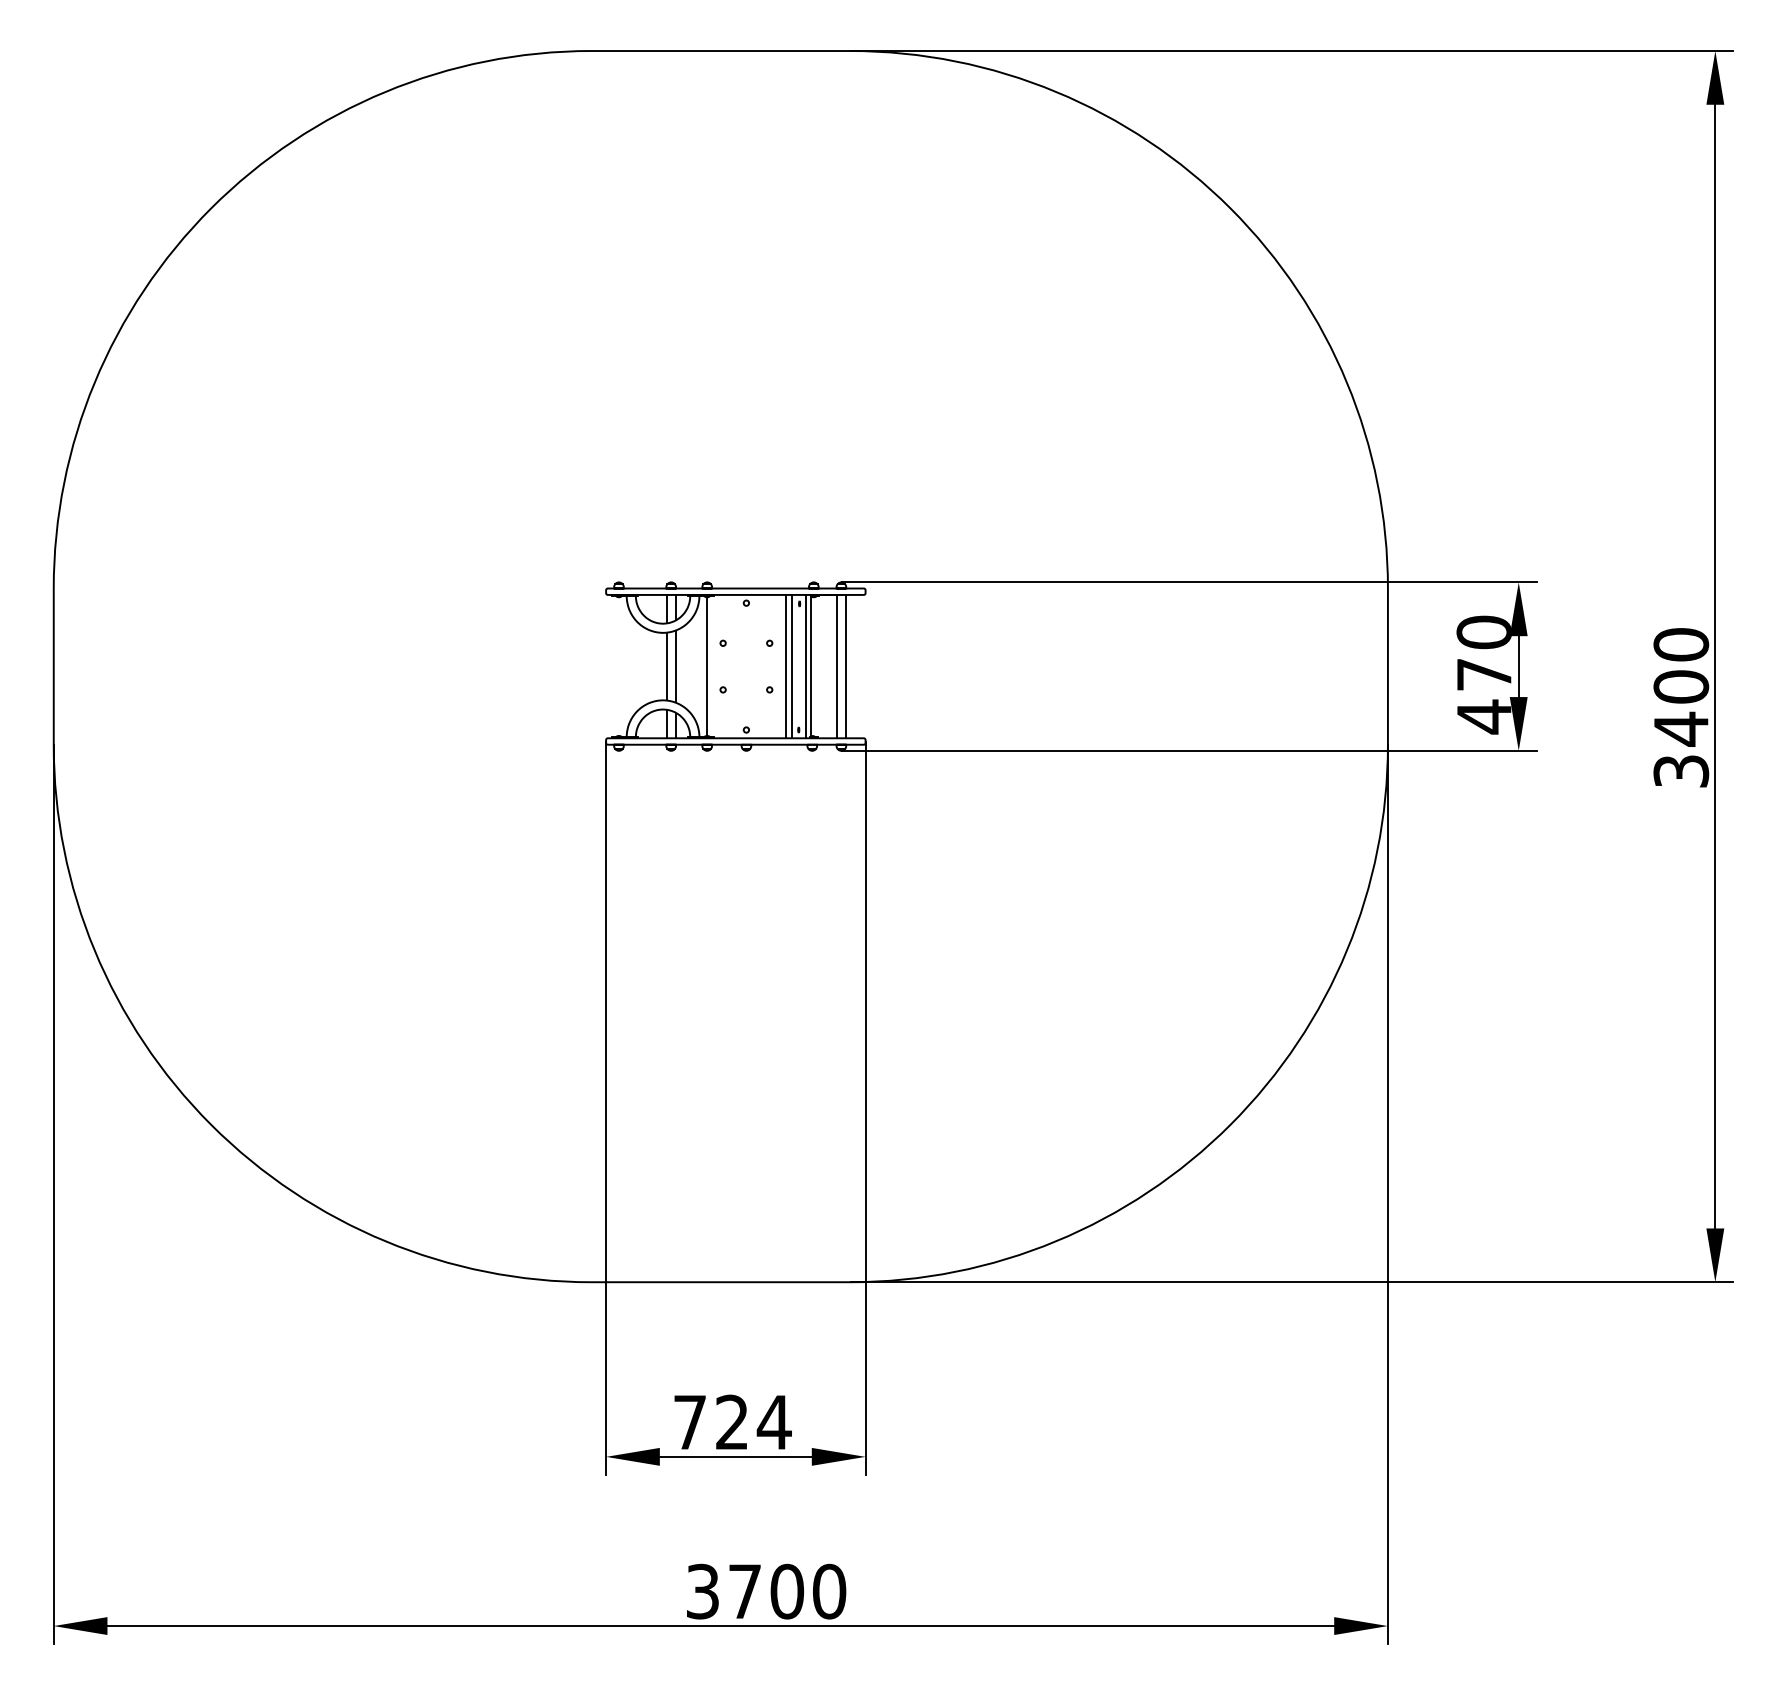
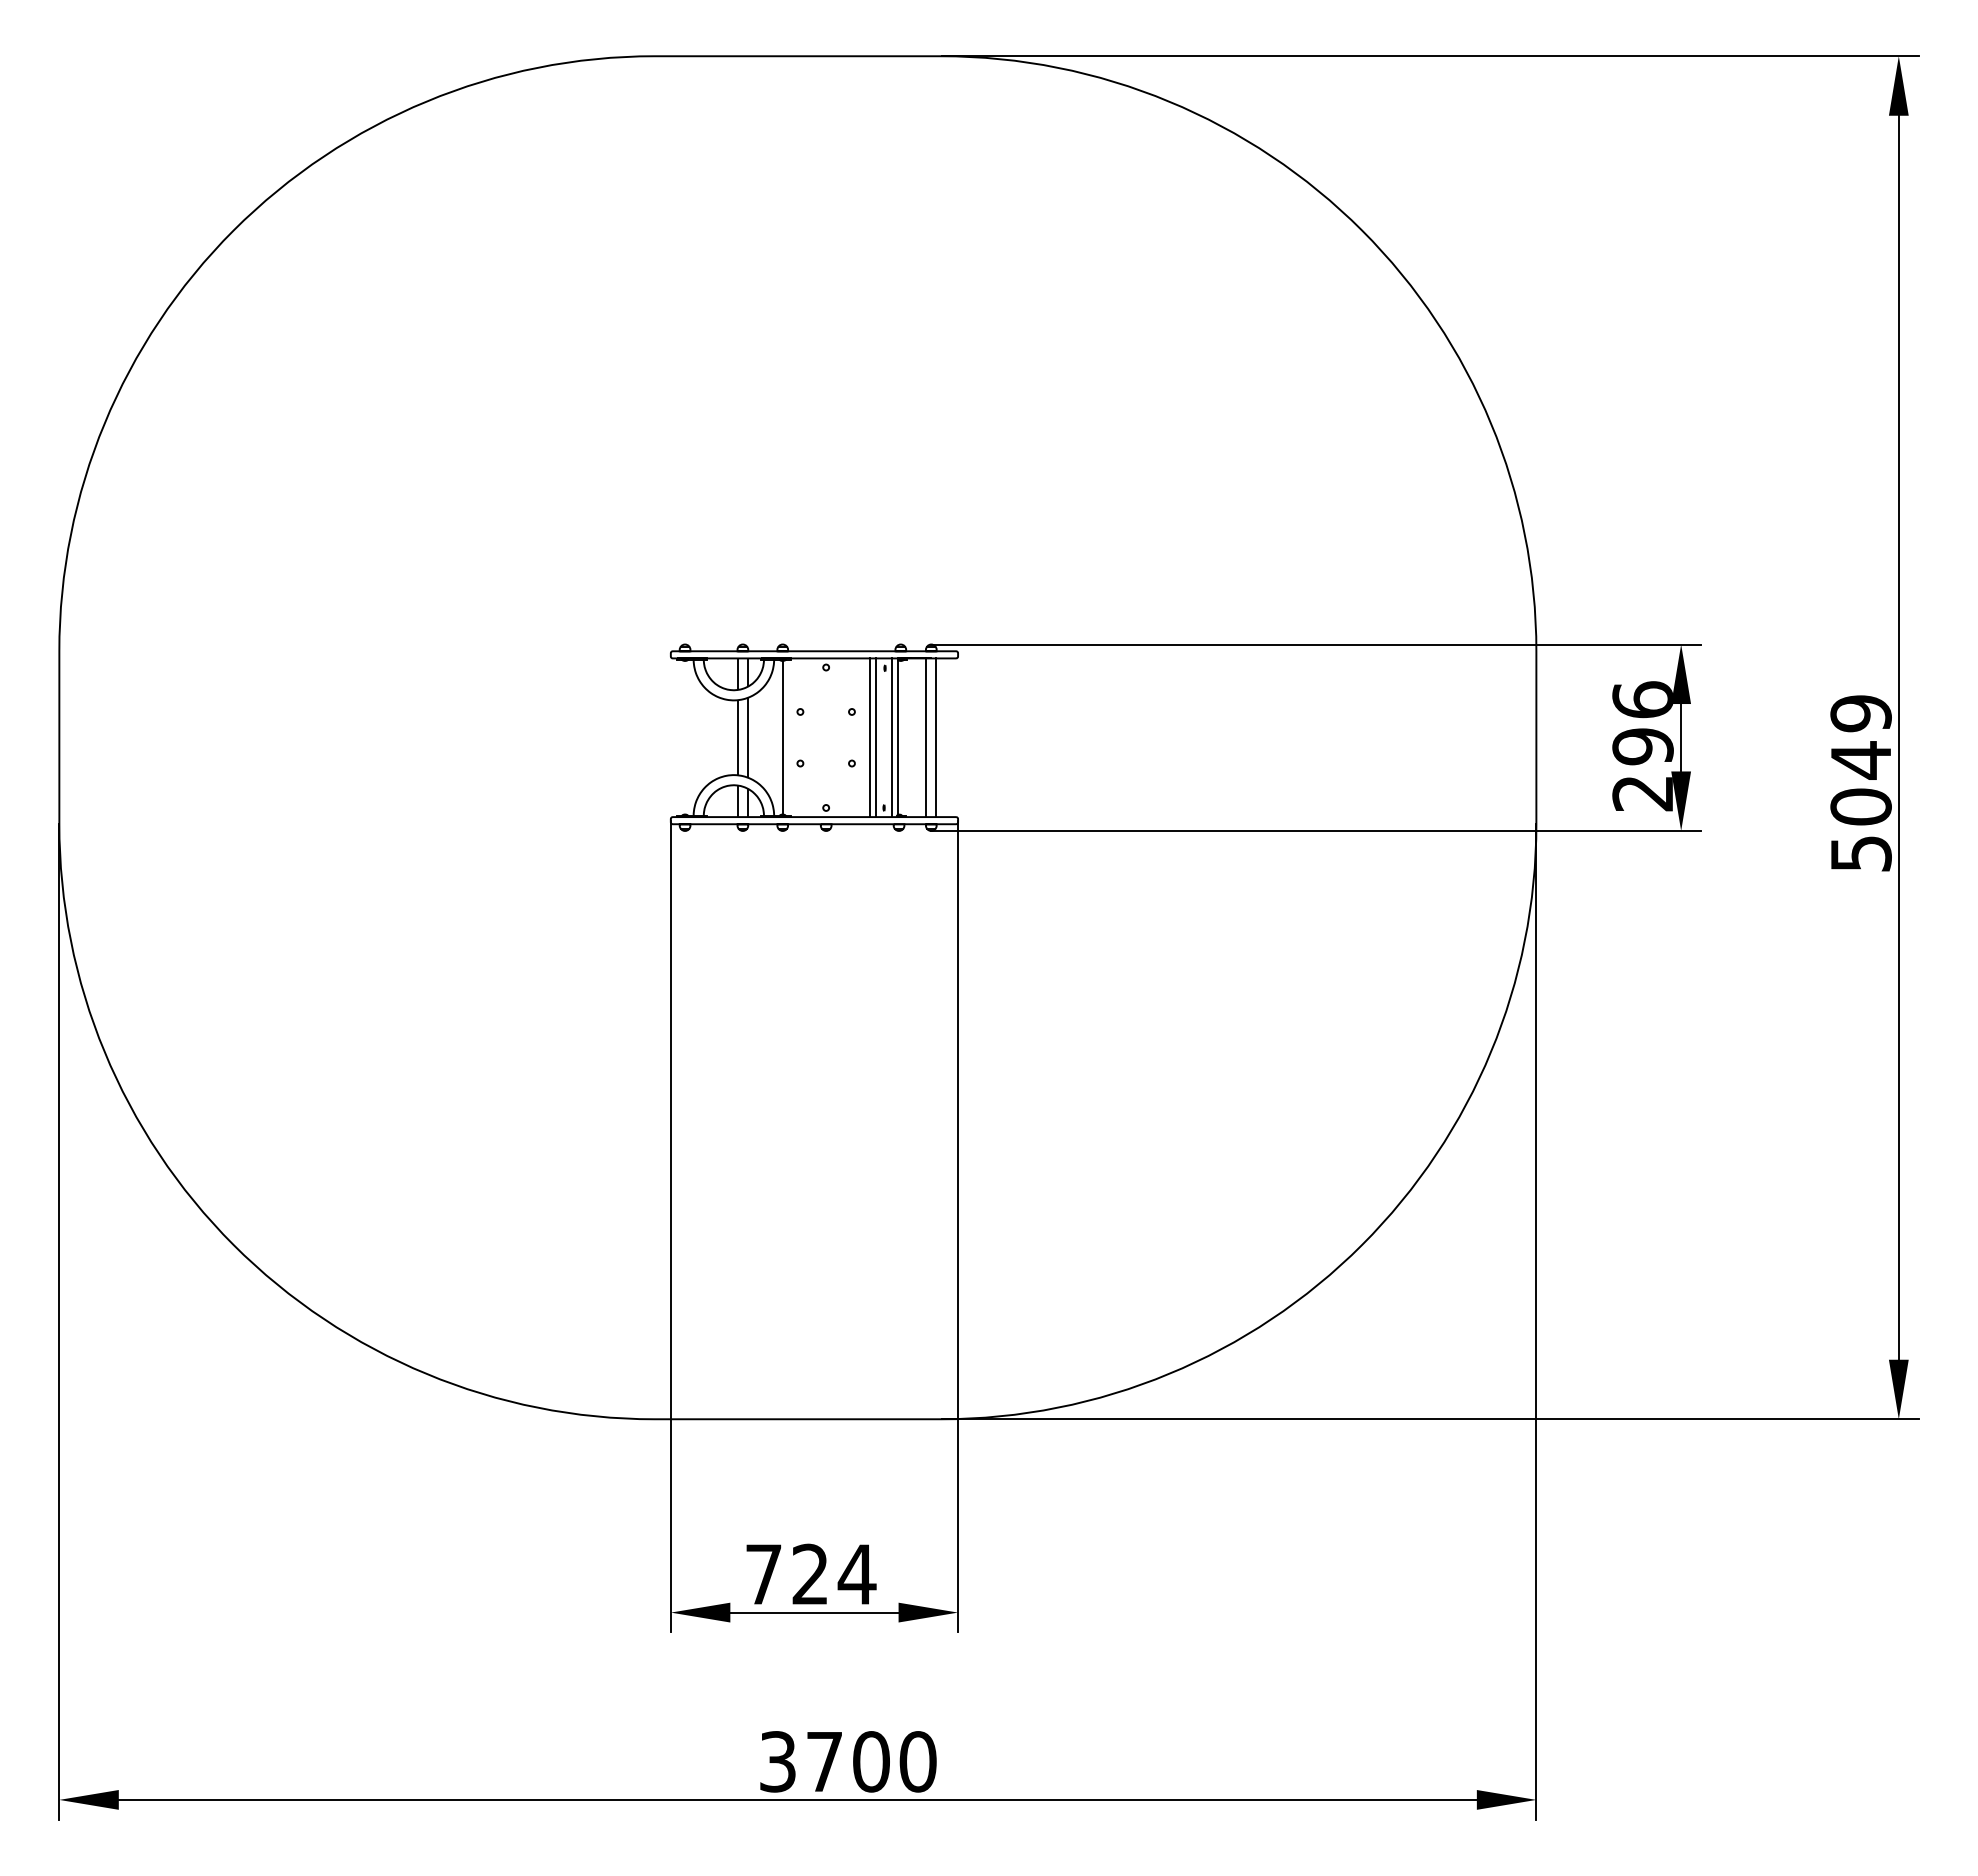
text: (1483, 675) -> (1642, 747), 470 -> 296
text: (1680, 707) -> (1860, 783), 3400 -> 5049

